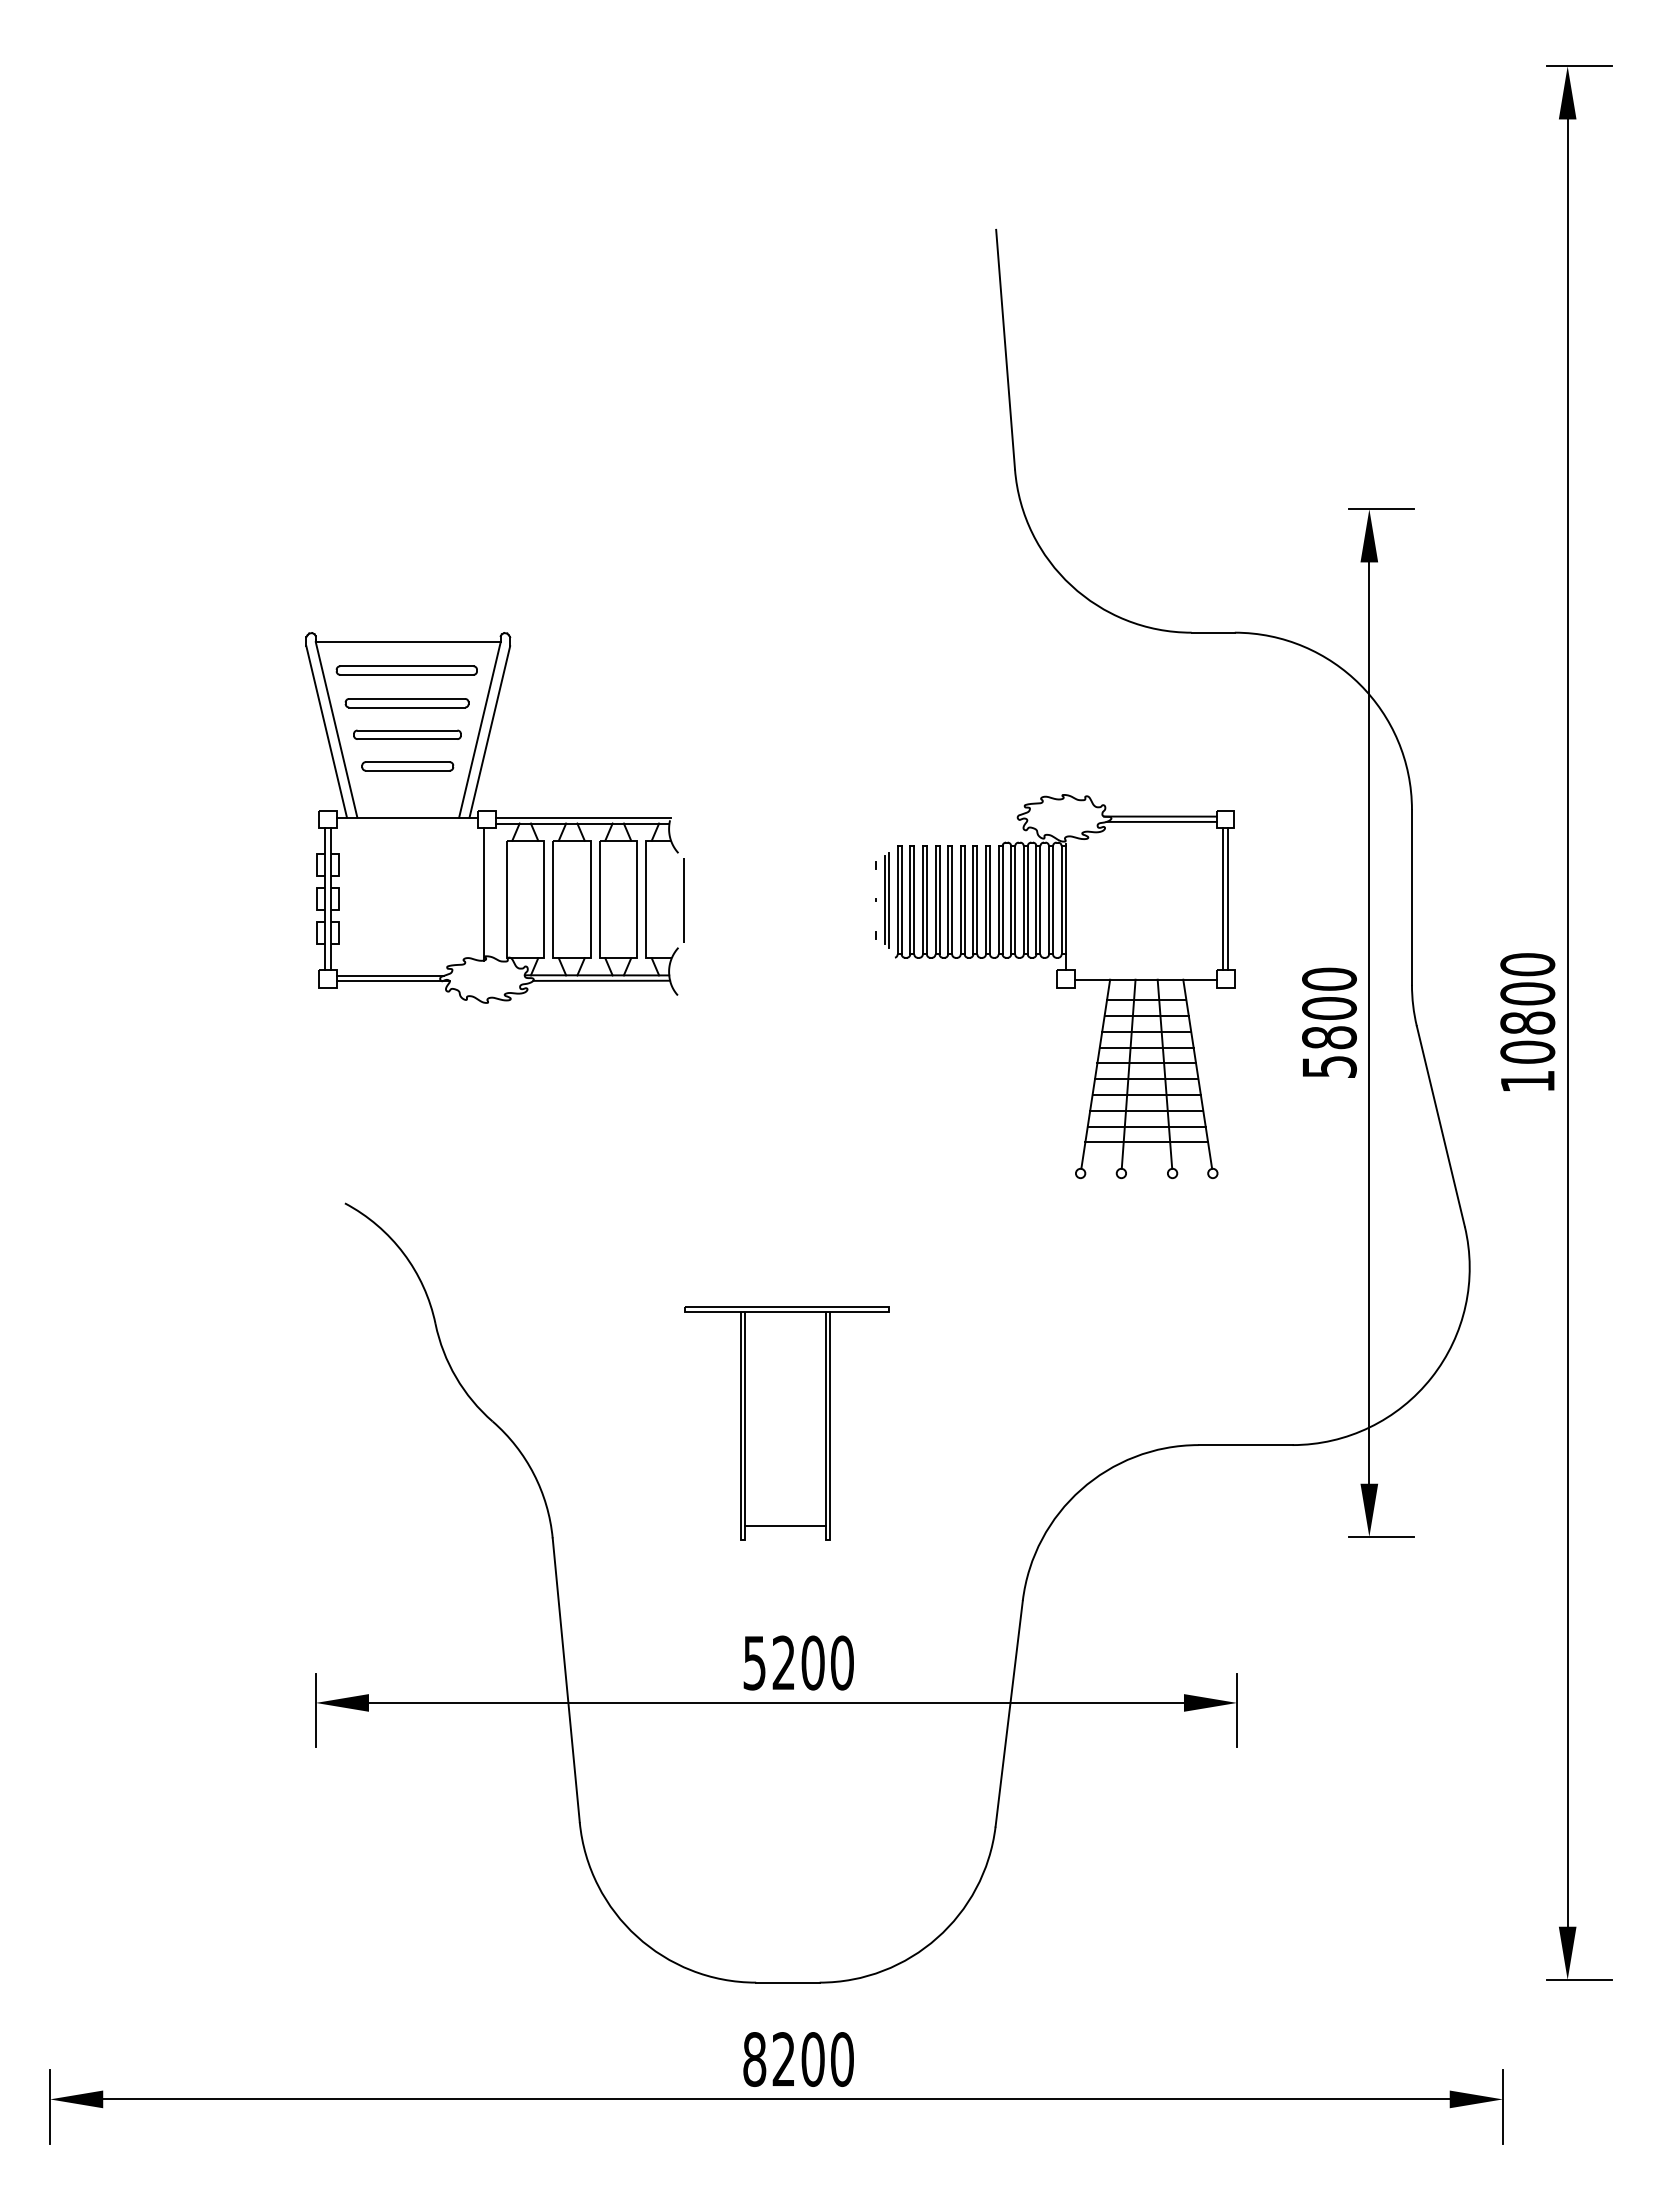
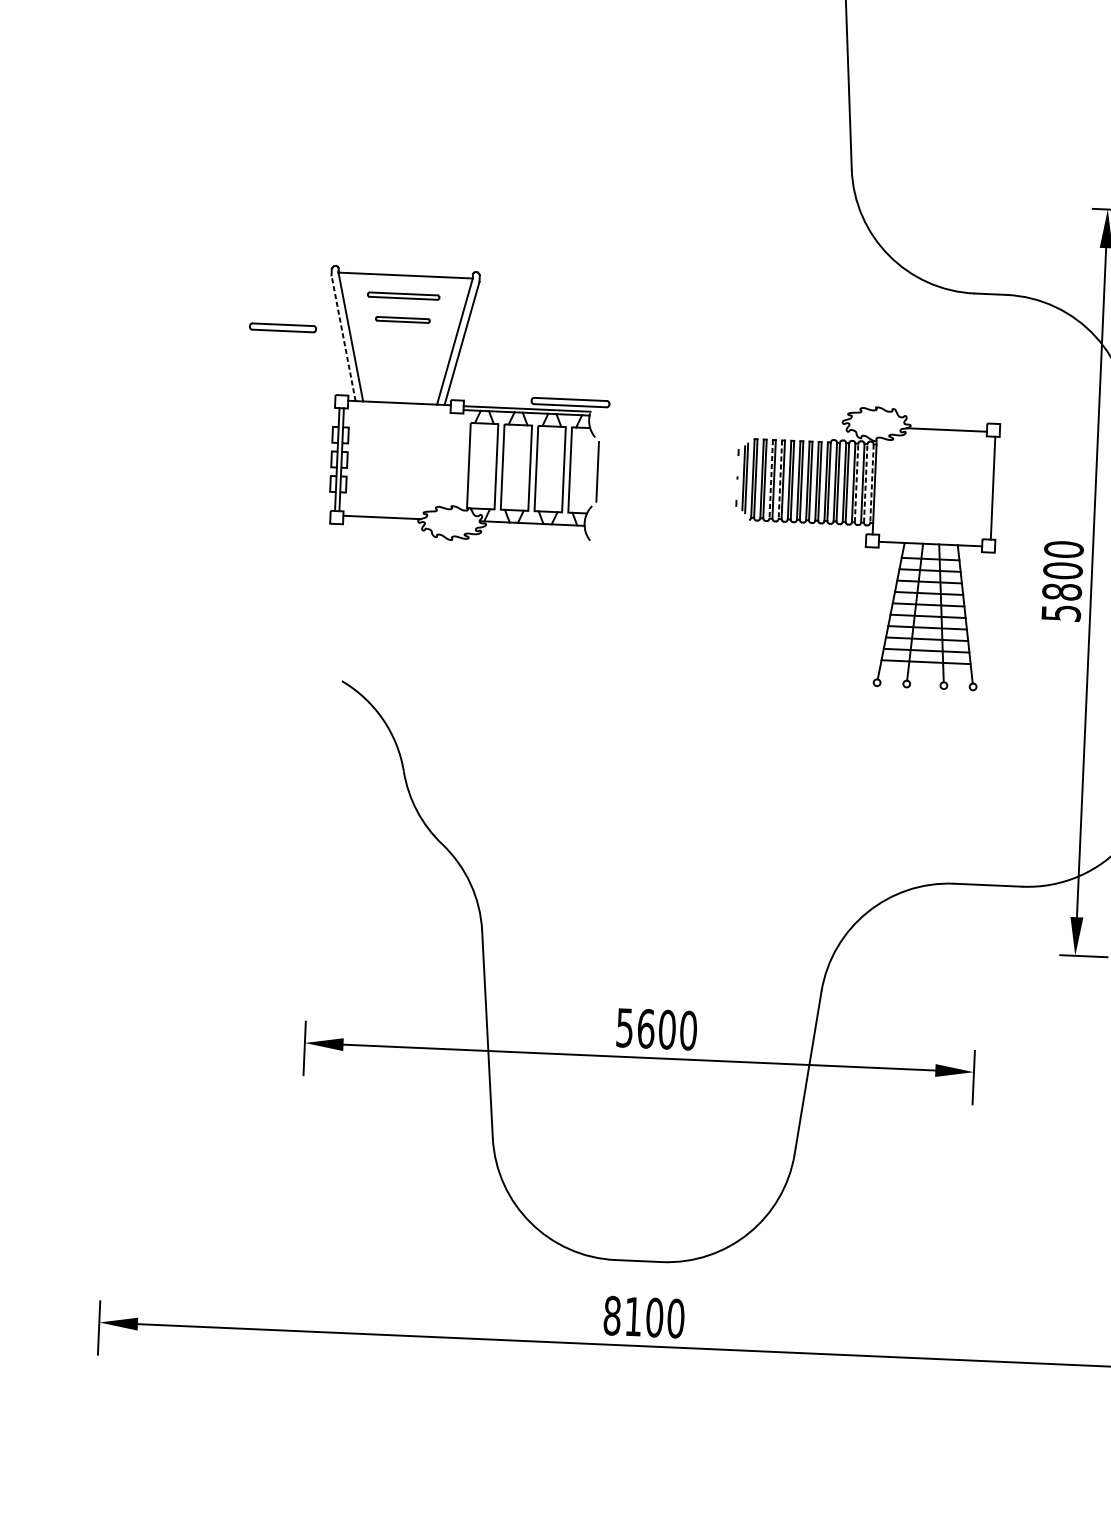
part: (406, 670) -> (403, 296), size x0.7
part: (406, 703) -> (402, 320), size x0.6
line: (326, 731) -> (343, 337), solid -> dashed
part: (407, 734) -> (570, 402), moved
part: (407, 766) -> (282, 327), moved
line: (1160, 816) -> (946, 426), removed
line: (484, 894) -> (453, 461), removed
line: (1223, 898) -> (989, 487), removed
line: (1040, 899) -> (856, 482), solid -> dashed
line: (1053, 899) -> (866, 482), solid -> dashed
line: (922, 900) -> (770, 479), solid -> dashed
line: (935, 900) -> (780, 479), solid -> dashed
line: (1061, 900) -> (871, 483), solid -> dashed
line: (601, 980) -> (535, 527), removed
line: (393, 981) -> (384, 521), removed
part: (786, 1423) -> (655, 854), removed
text: (783, 1662) -> (645, 1028), 5200 -> 5600
text: (783, 2058) -> (633, 1316), 8200 -> 8100

